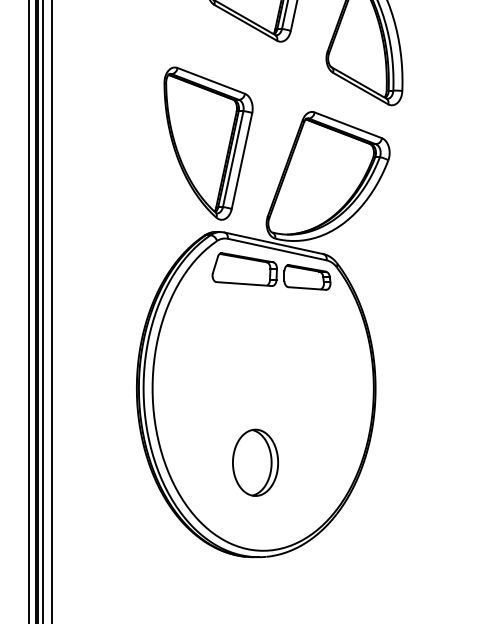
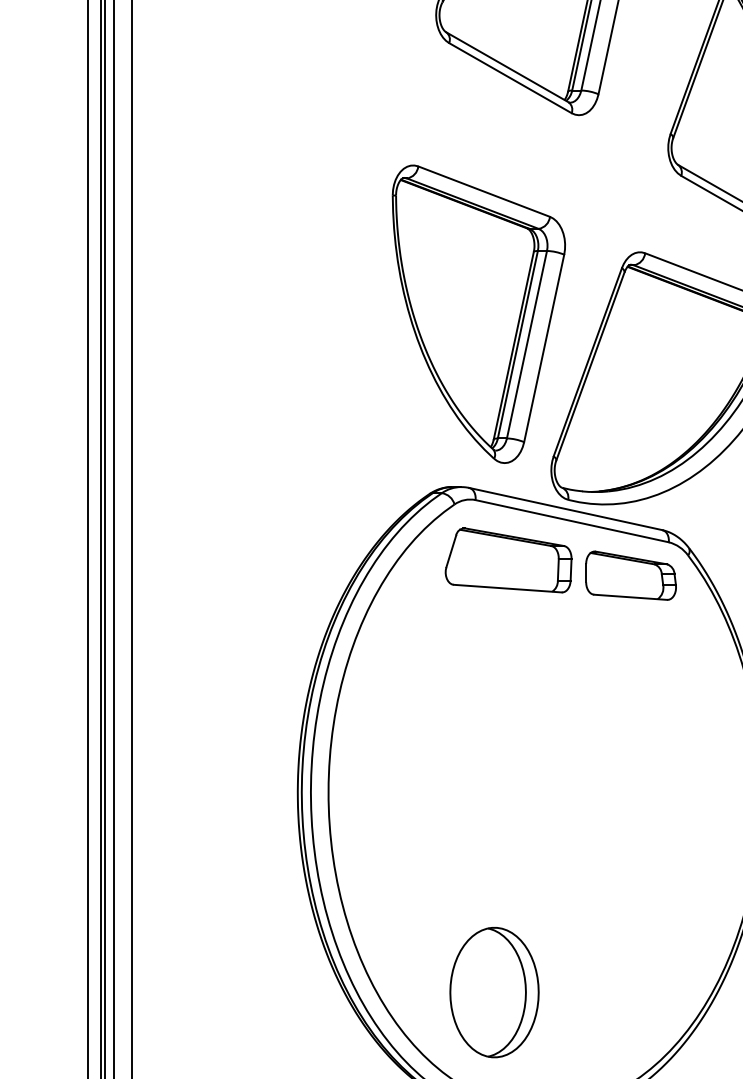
part: (208, 143) -> (478, 313), moved
part: (255, 462) -> (494, 991), moved

